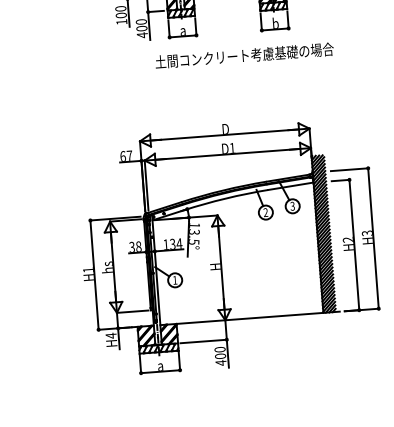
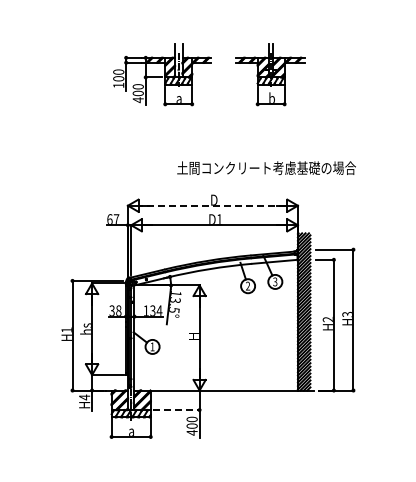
text: (244, 55) -> (266, 167), moved
line: (224, 134) -> (212, 205), solid -> dashed
line: (203, 341) -> (176, 410), solid -> dashed

